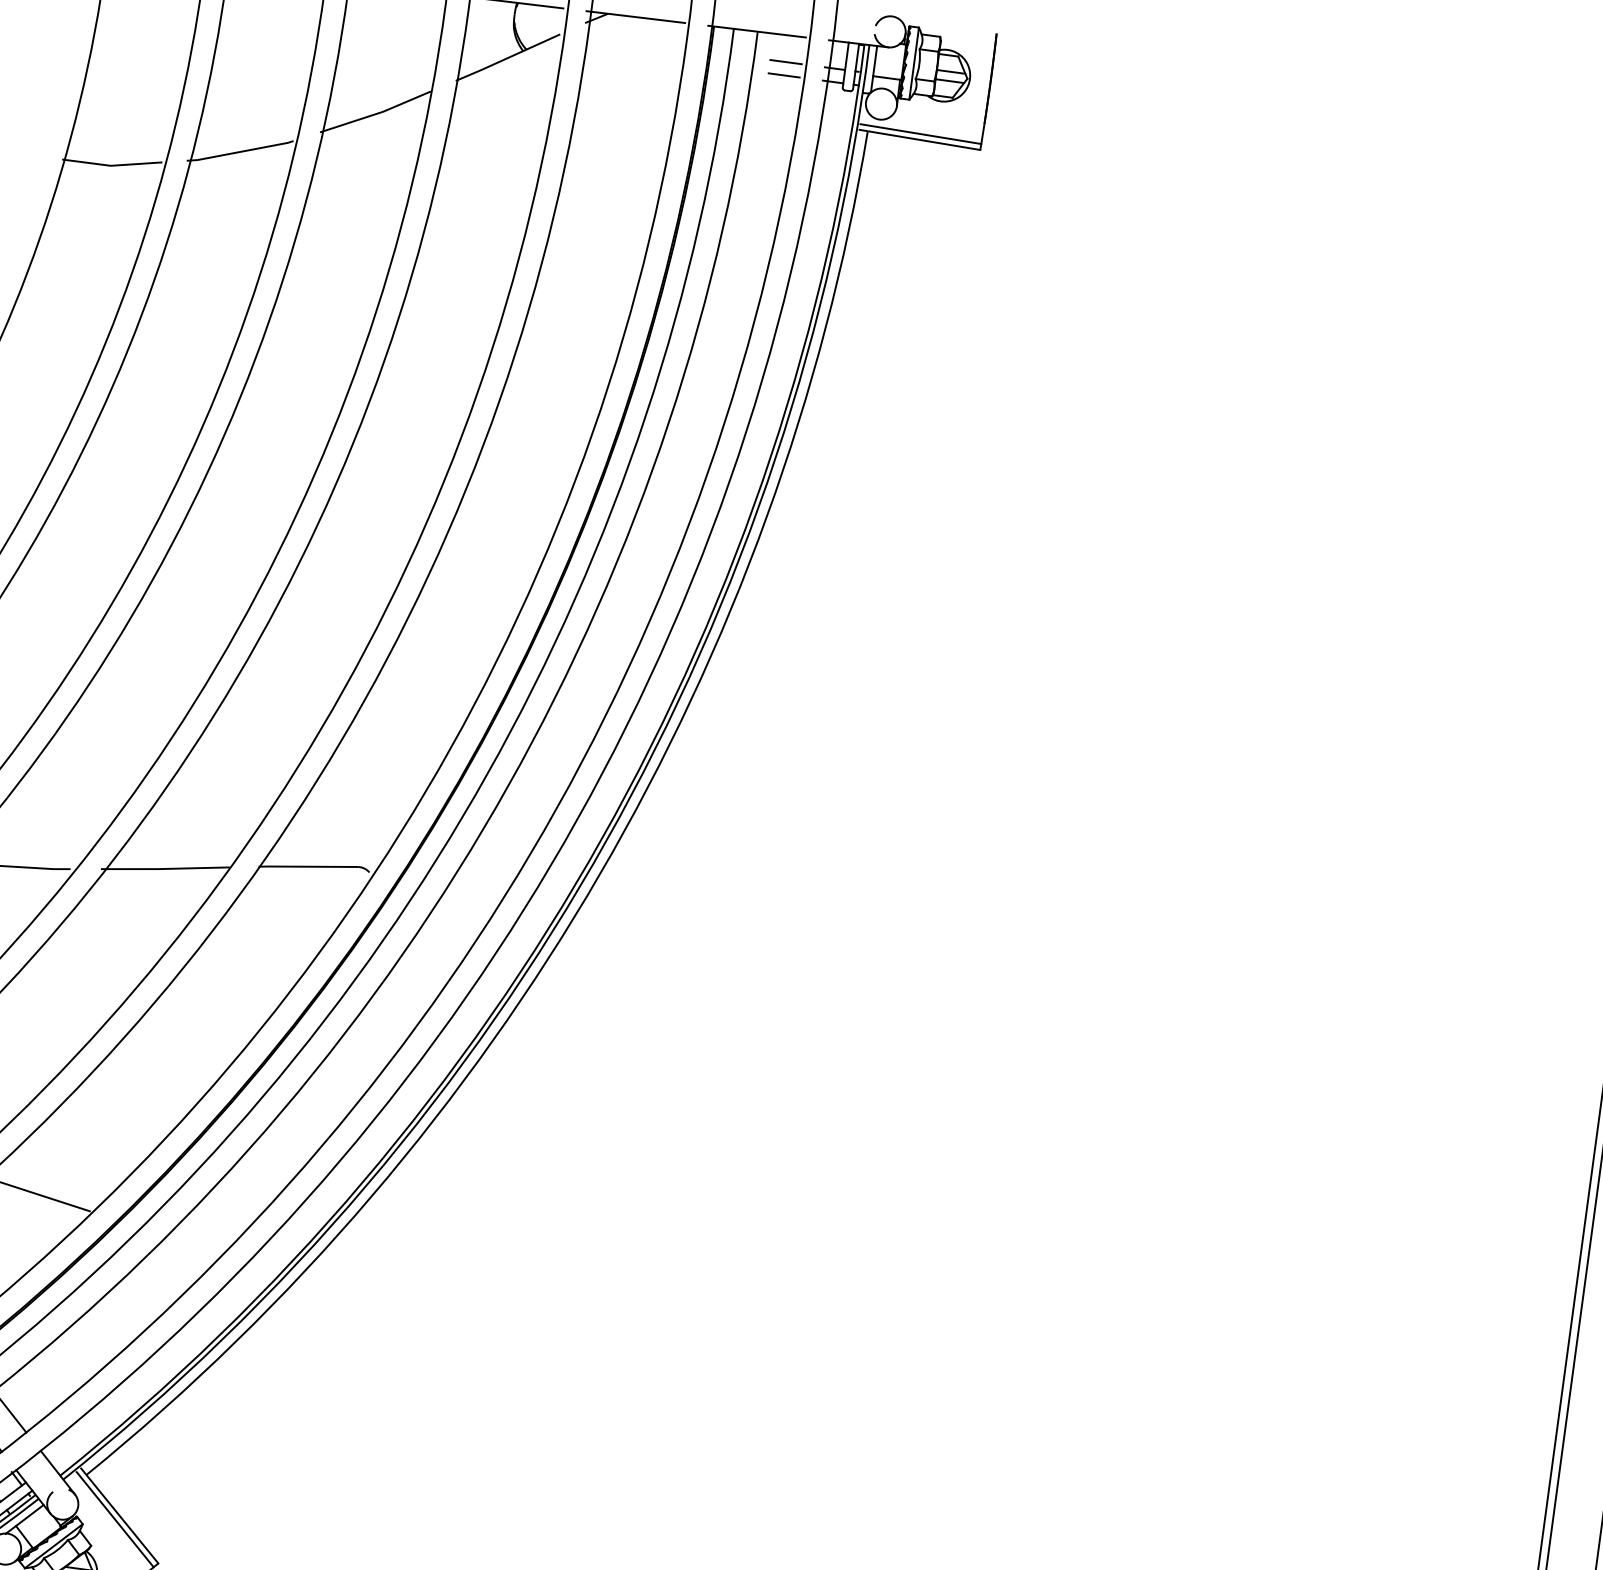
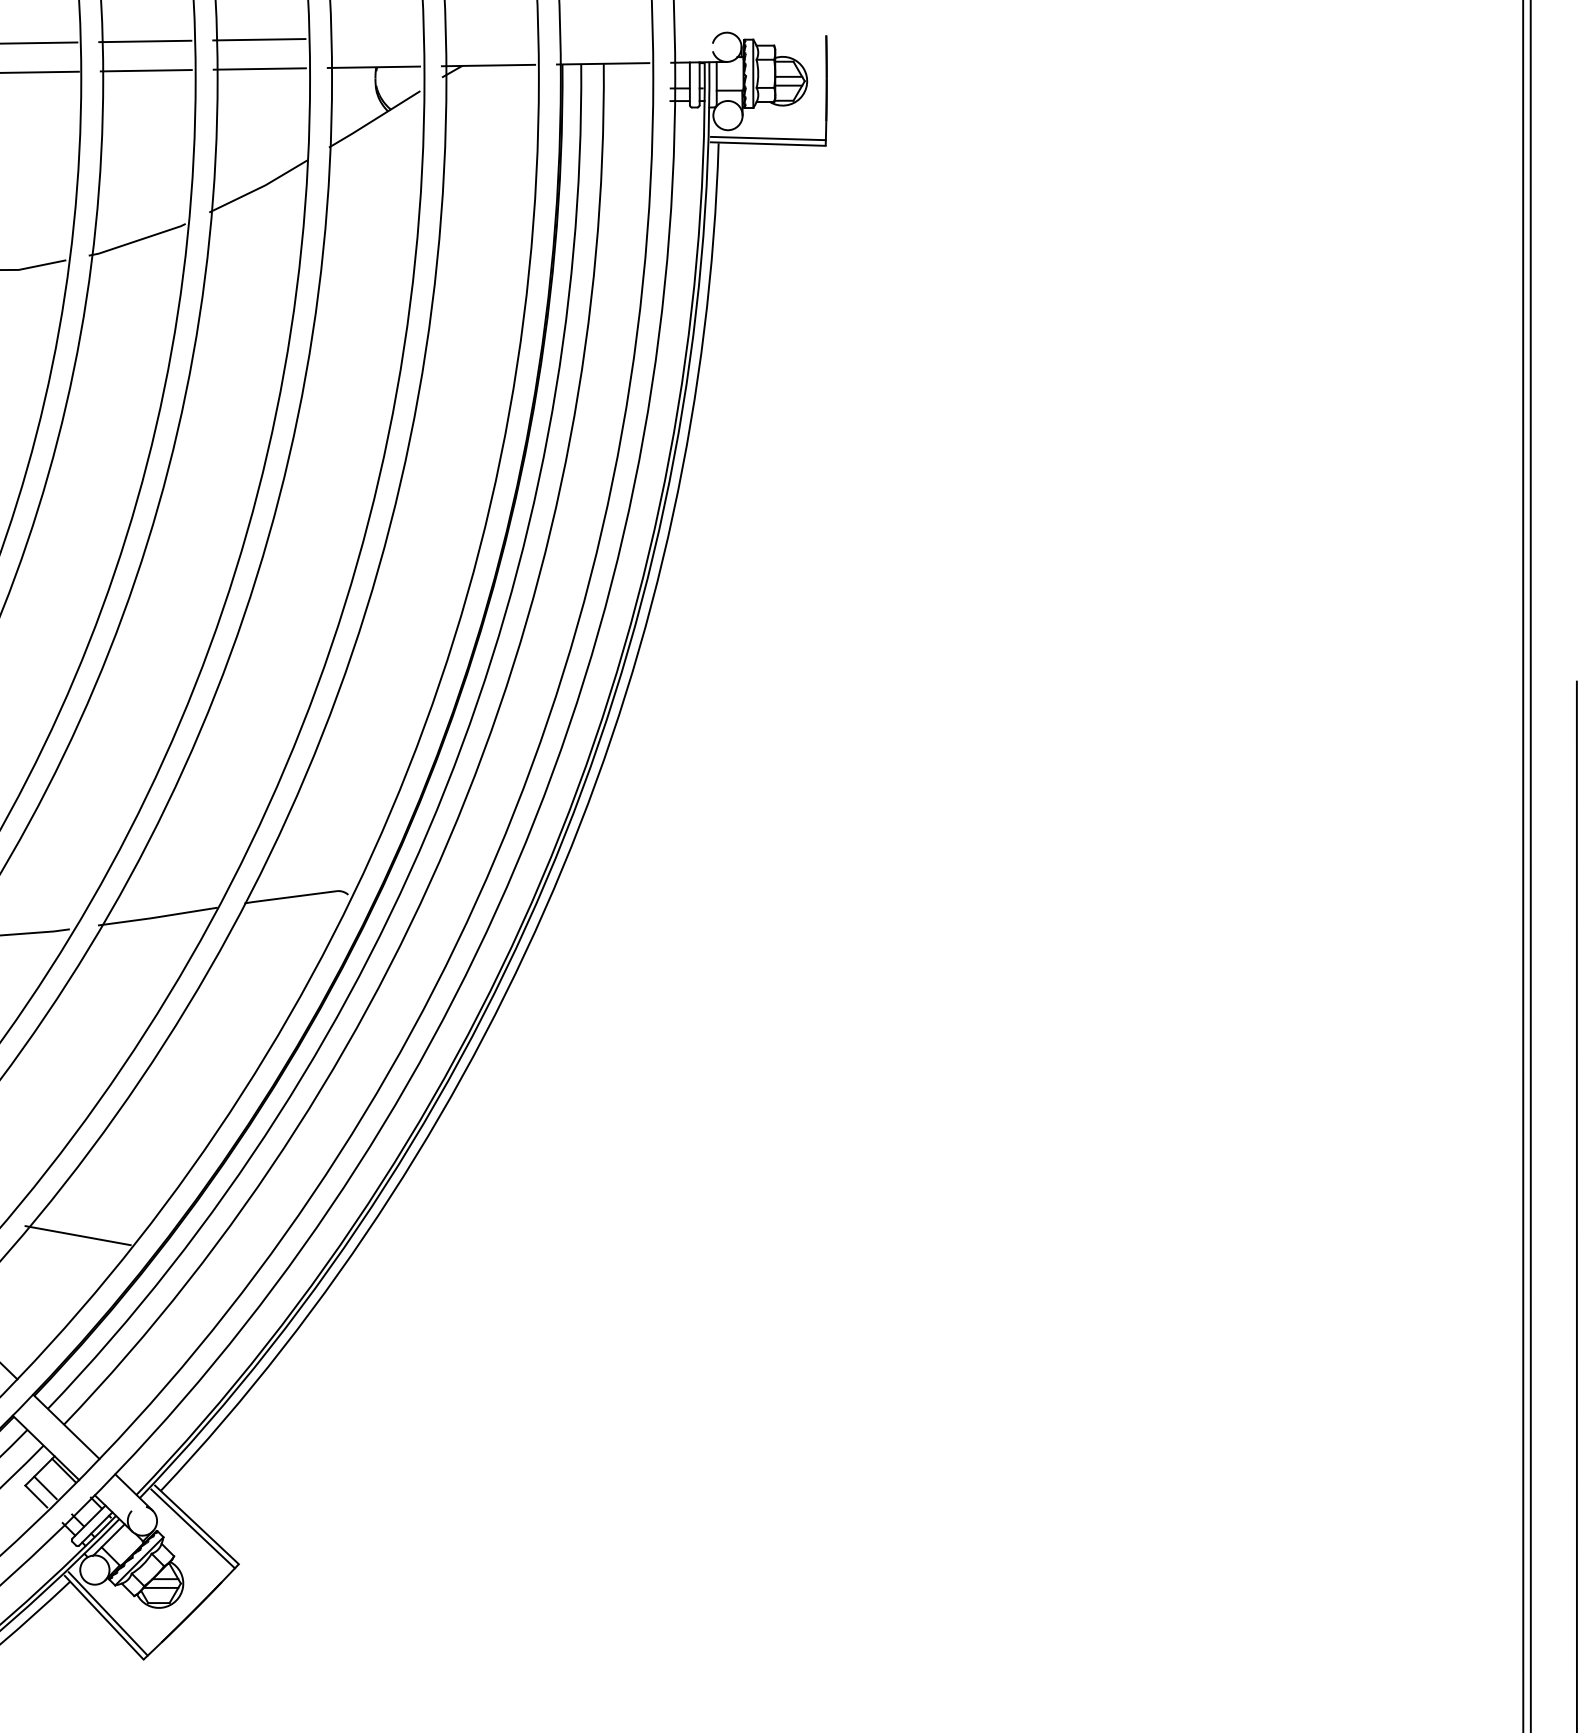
line: (785, 62) -> (633, 88), removed
line: (783, 75) -> (633, 101), removed

